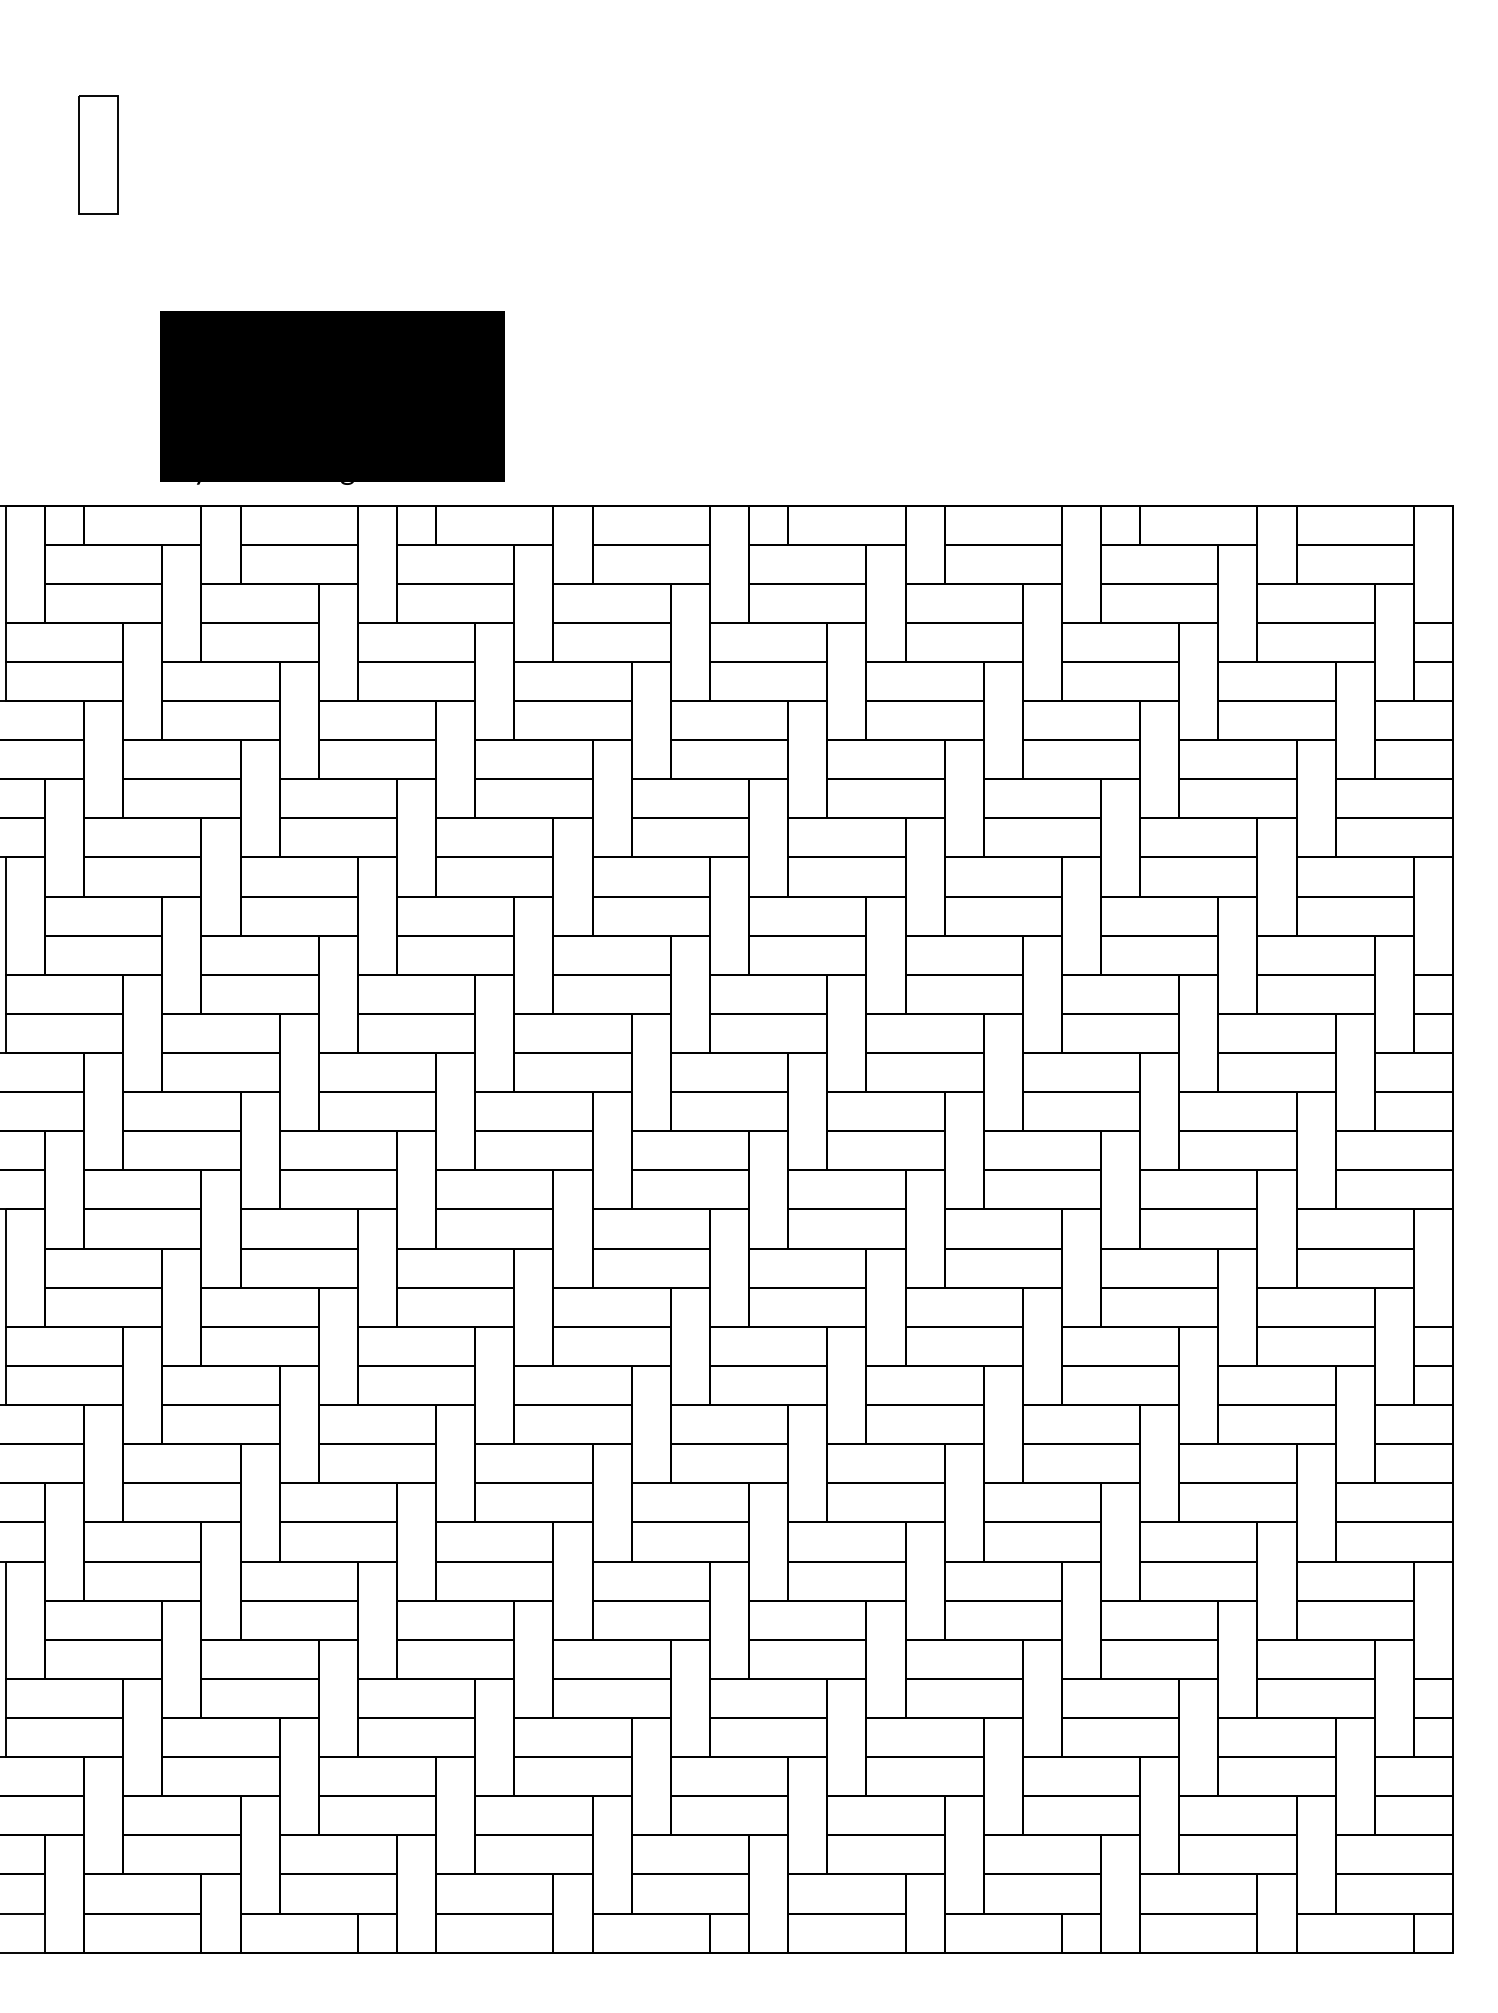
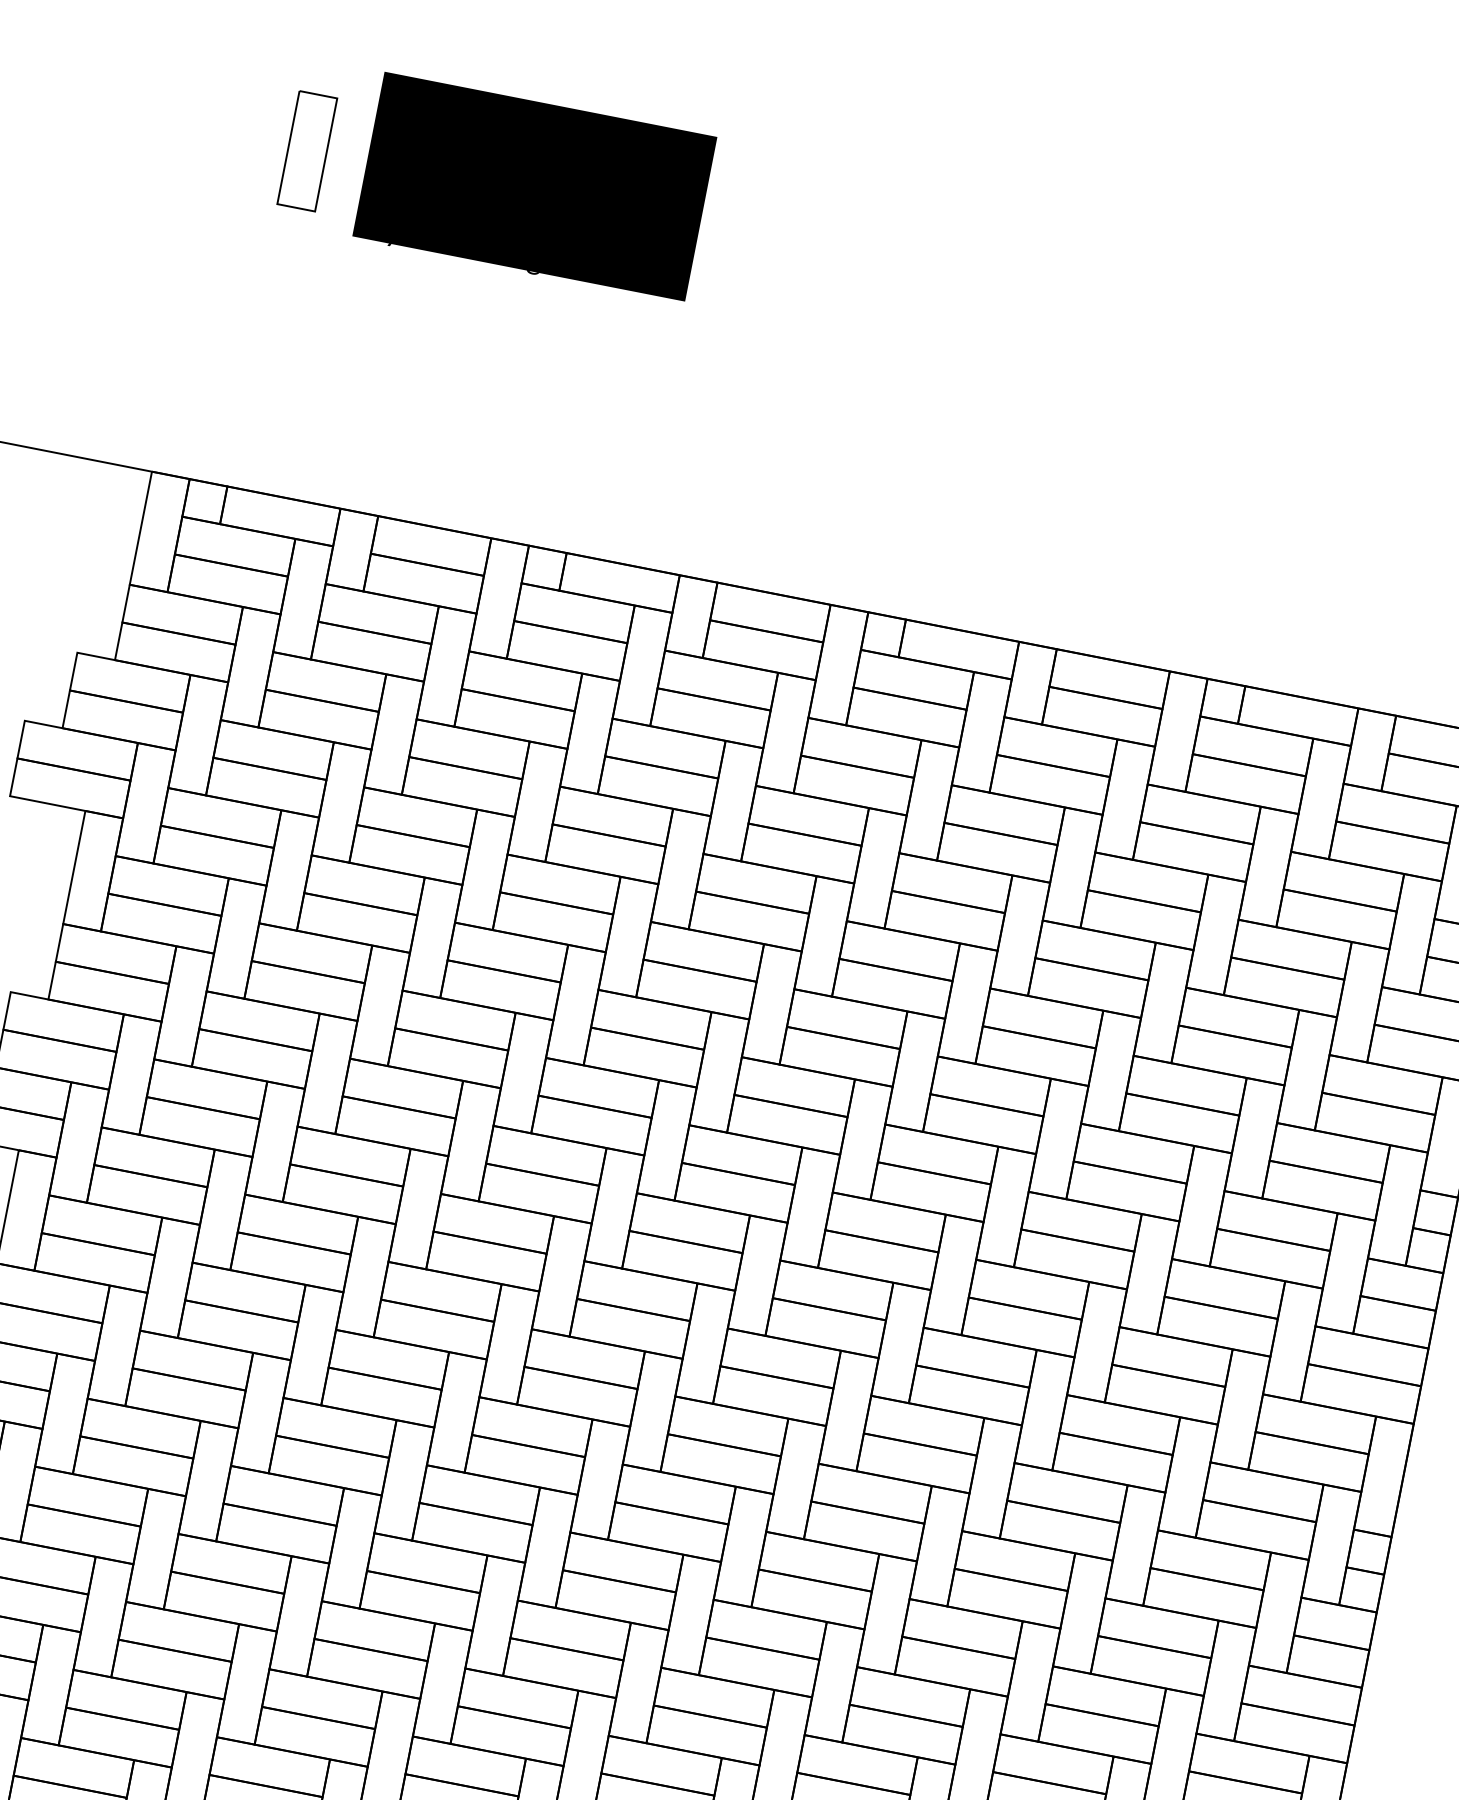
text: (332, 397) -> (534, 187), moved

